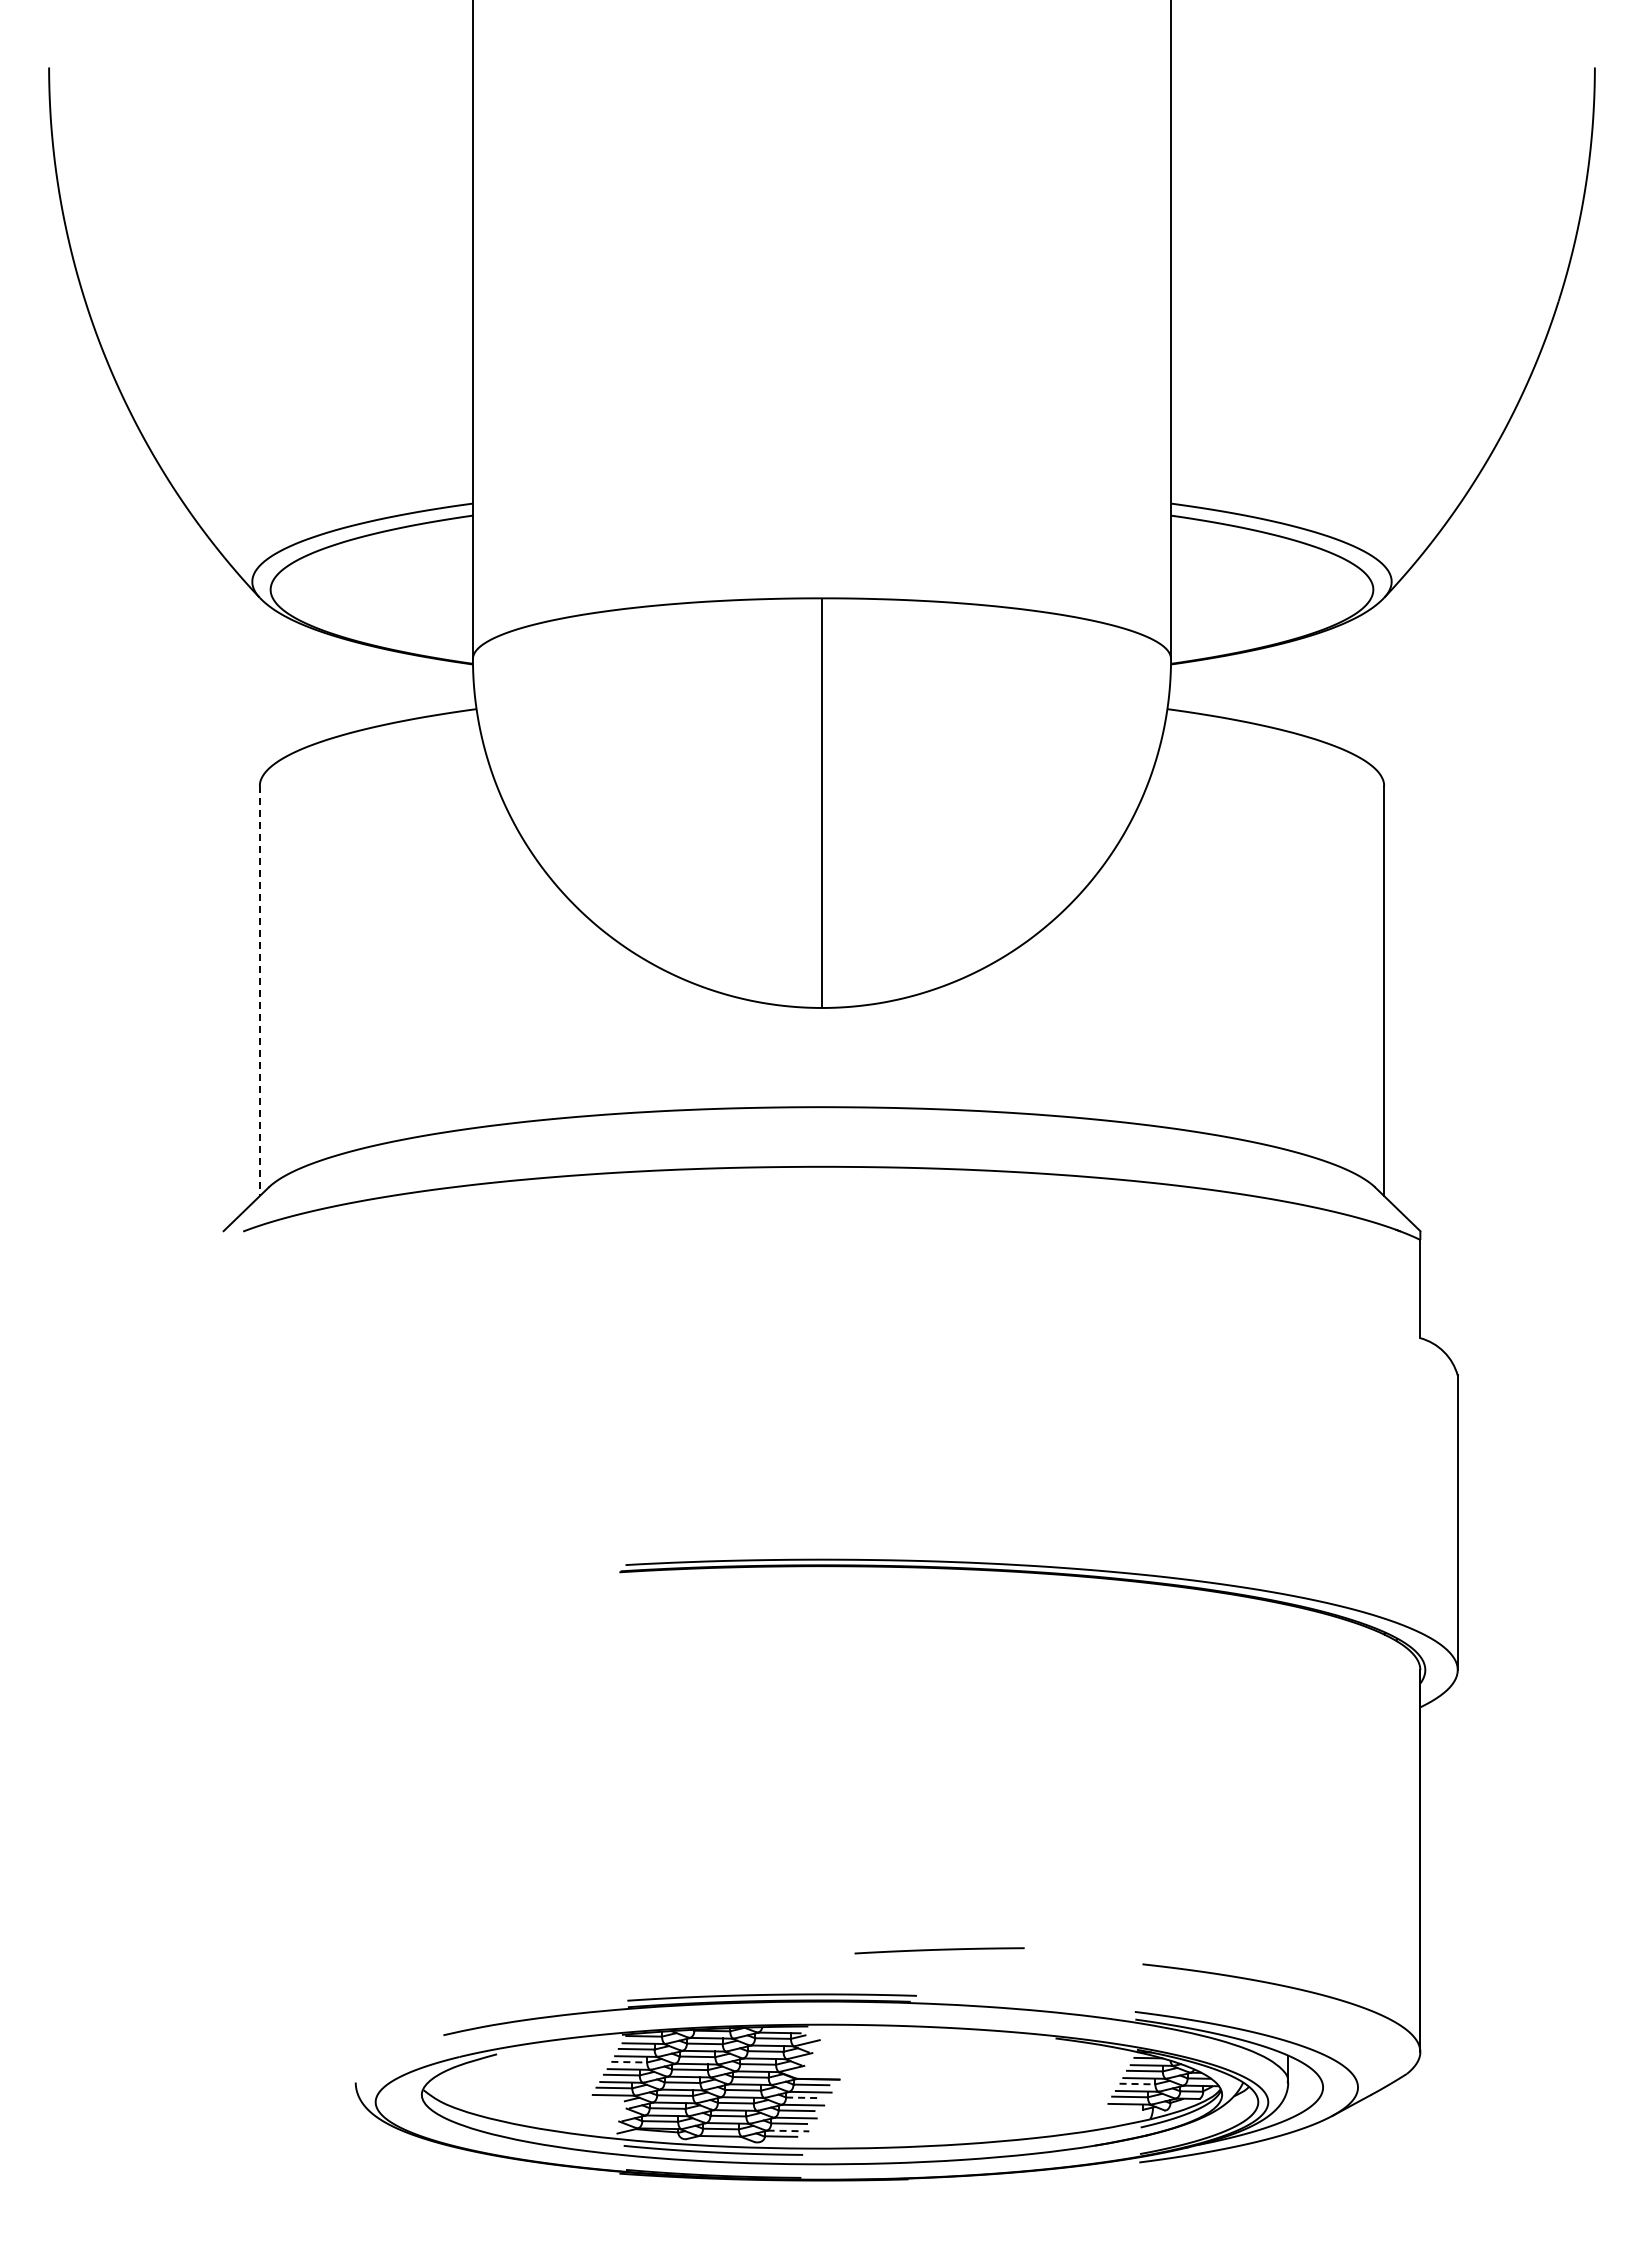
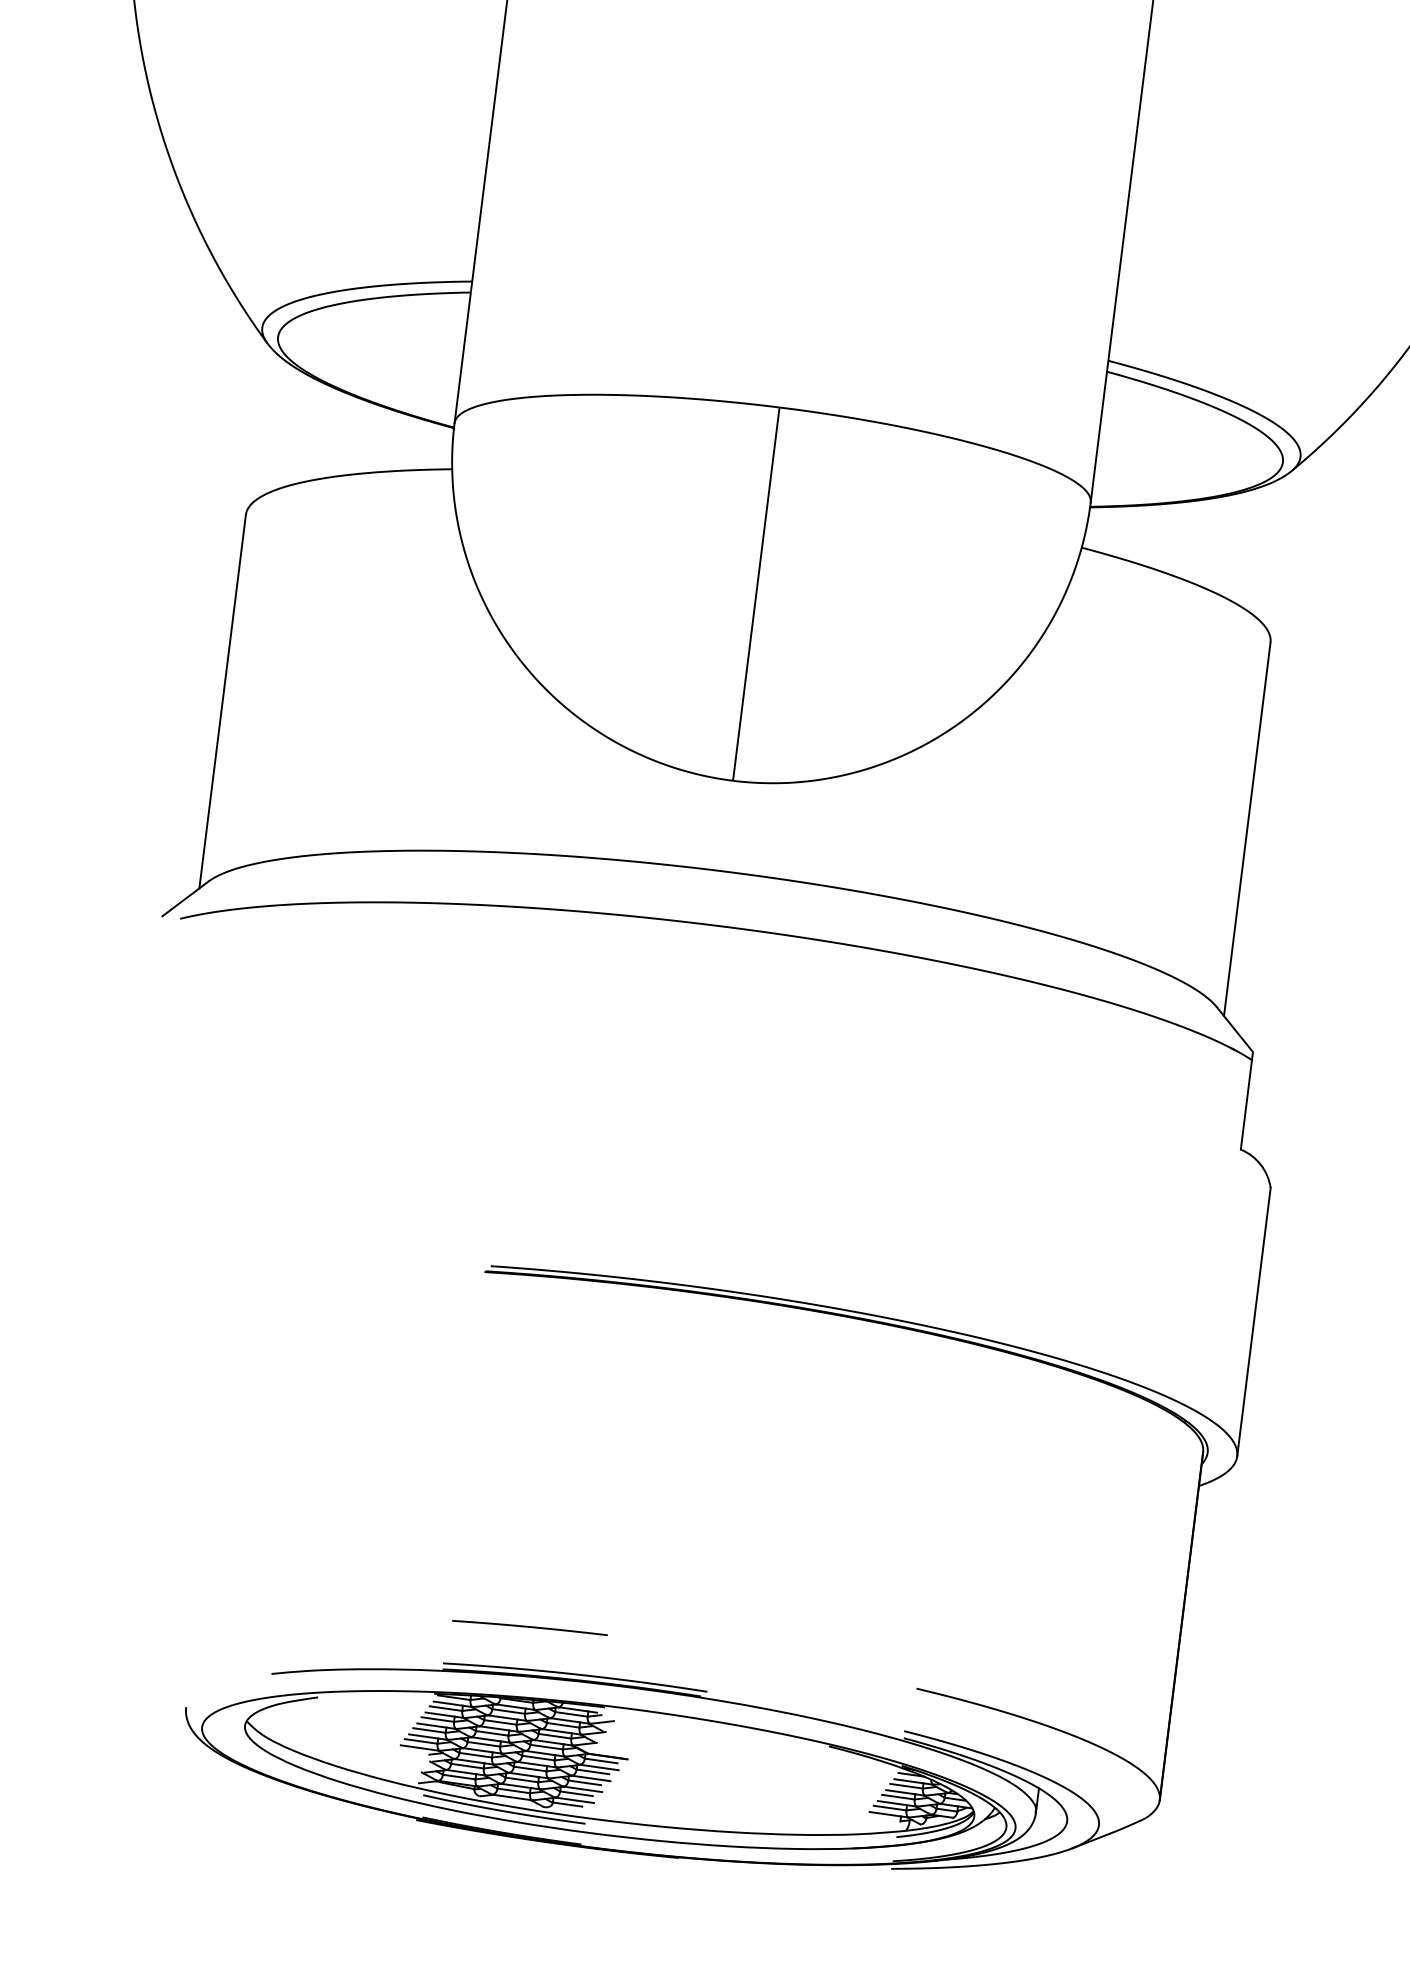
line: (259, 991) -> (222, 701), dashed -> solid
curve: (939, 1950) -> (529, 1627), moved
line: (629, 2062) -> (437, 1719), dashed -> solid
line: (1137, 2084) -> (898, 1797), dashed -> solid
line: (804, 2097) -> (593, 1771), dashed -> solid
line: (788, 2130) -> (575, 1799), dashed -> solid

